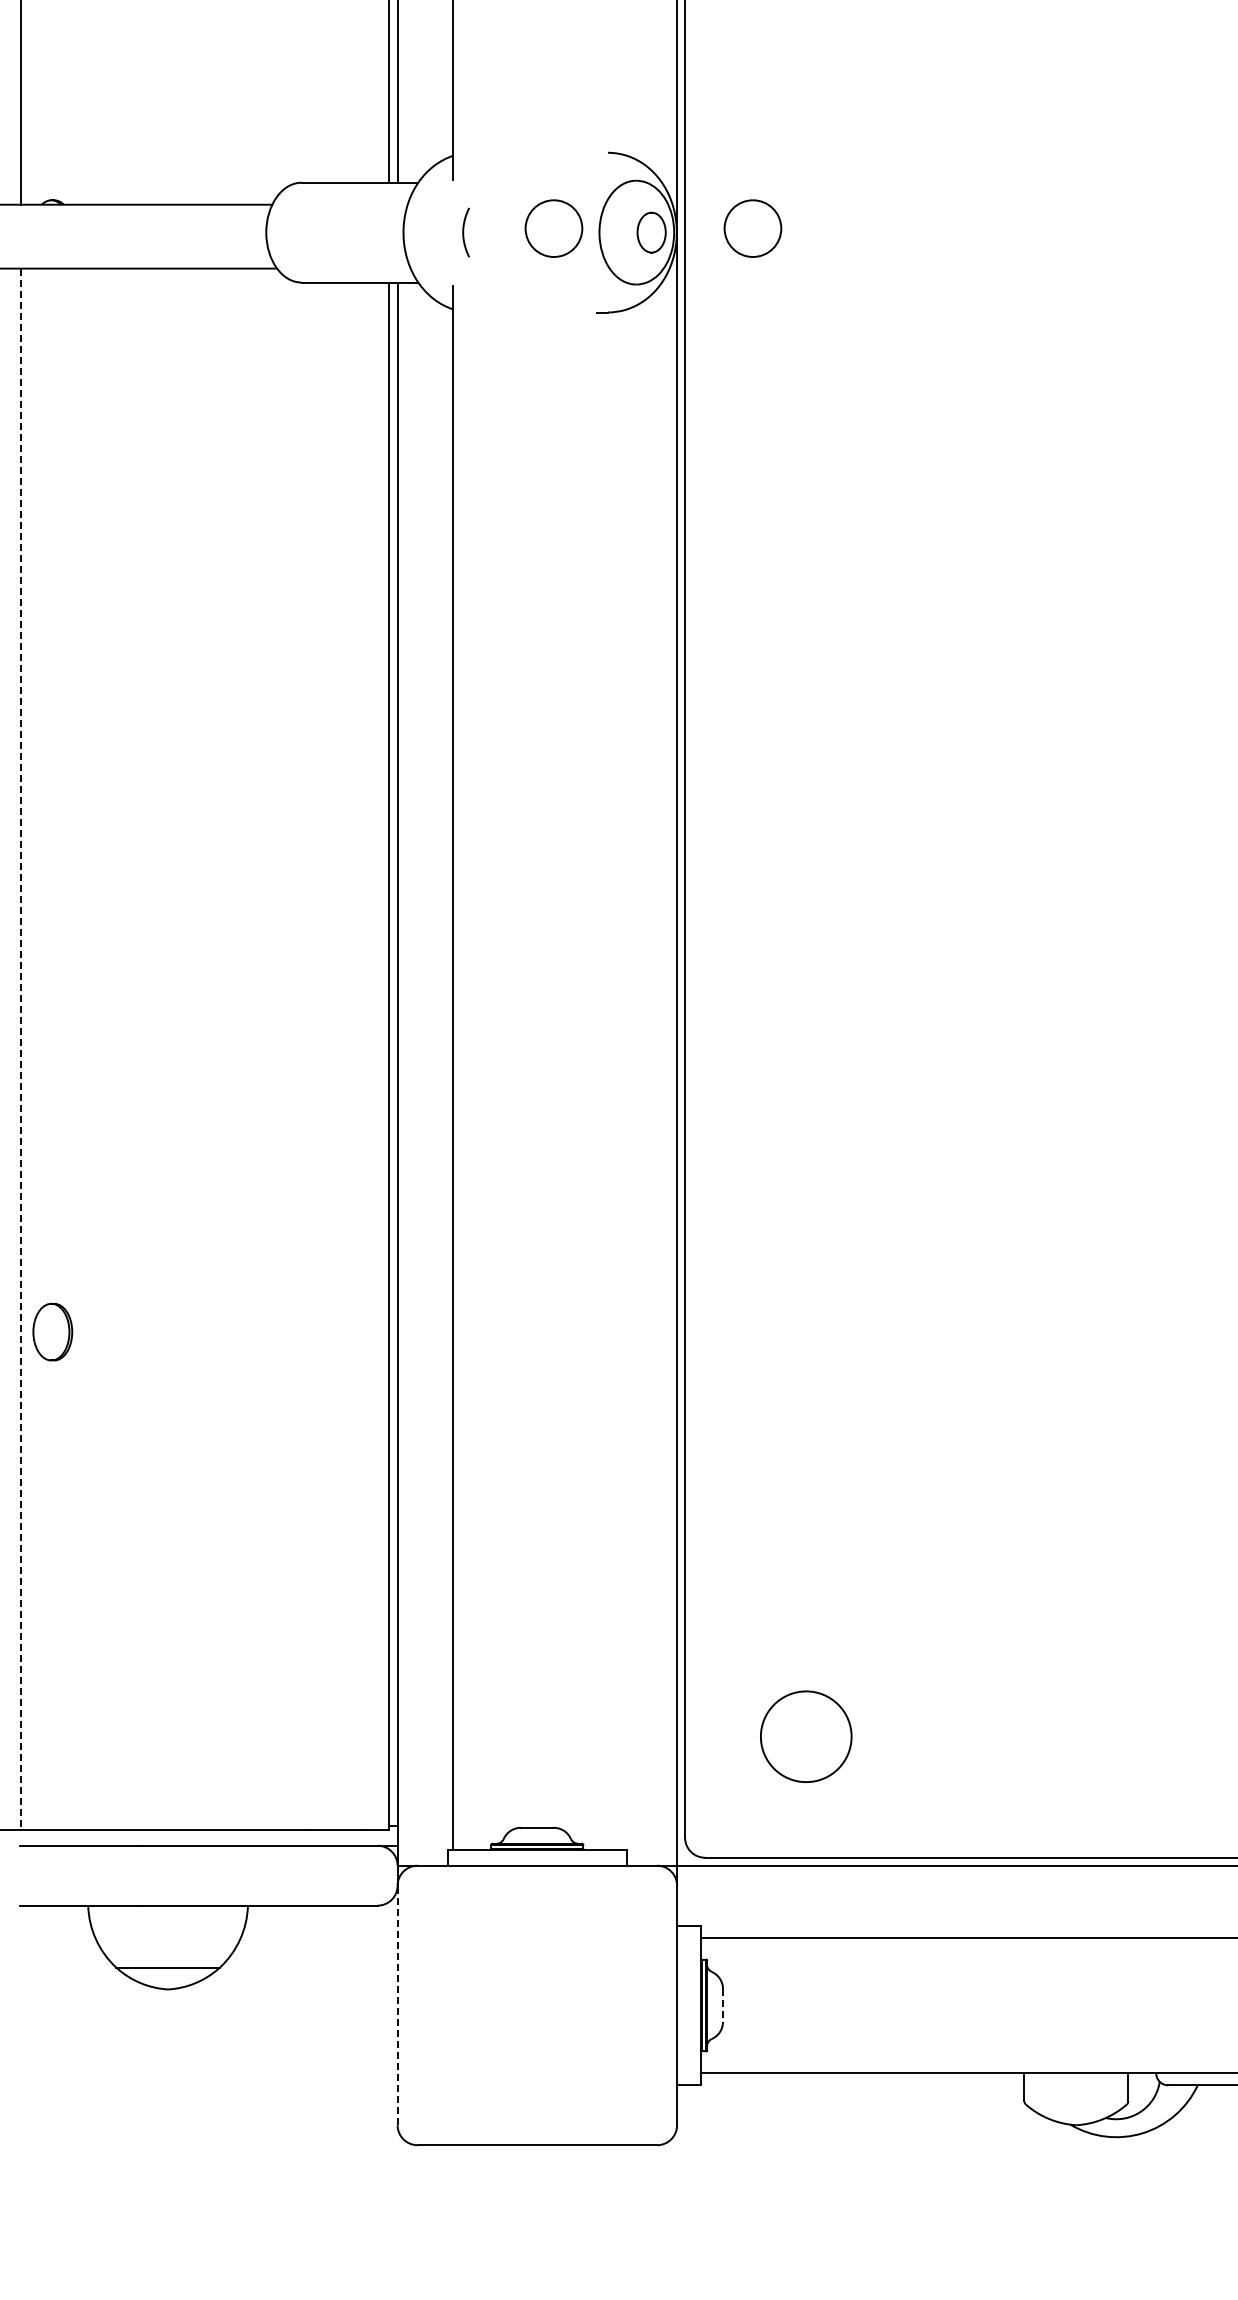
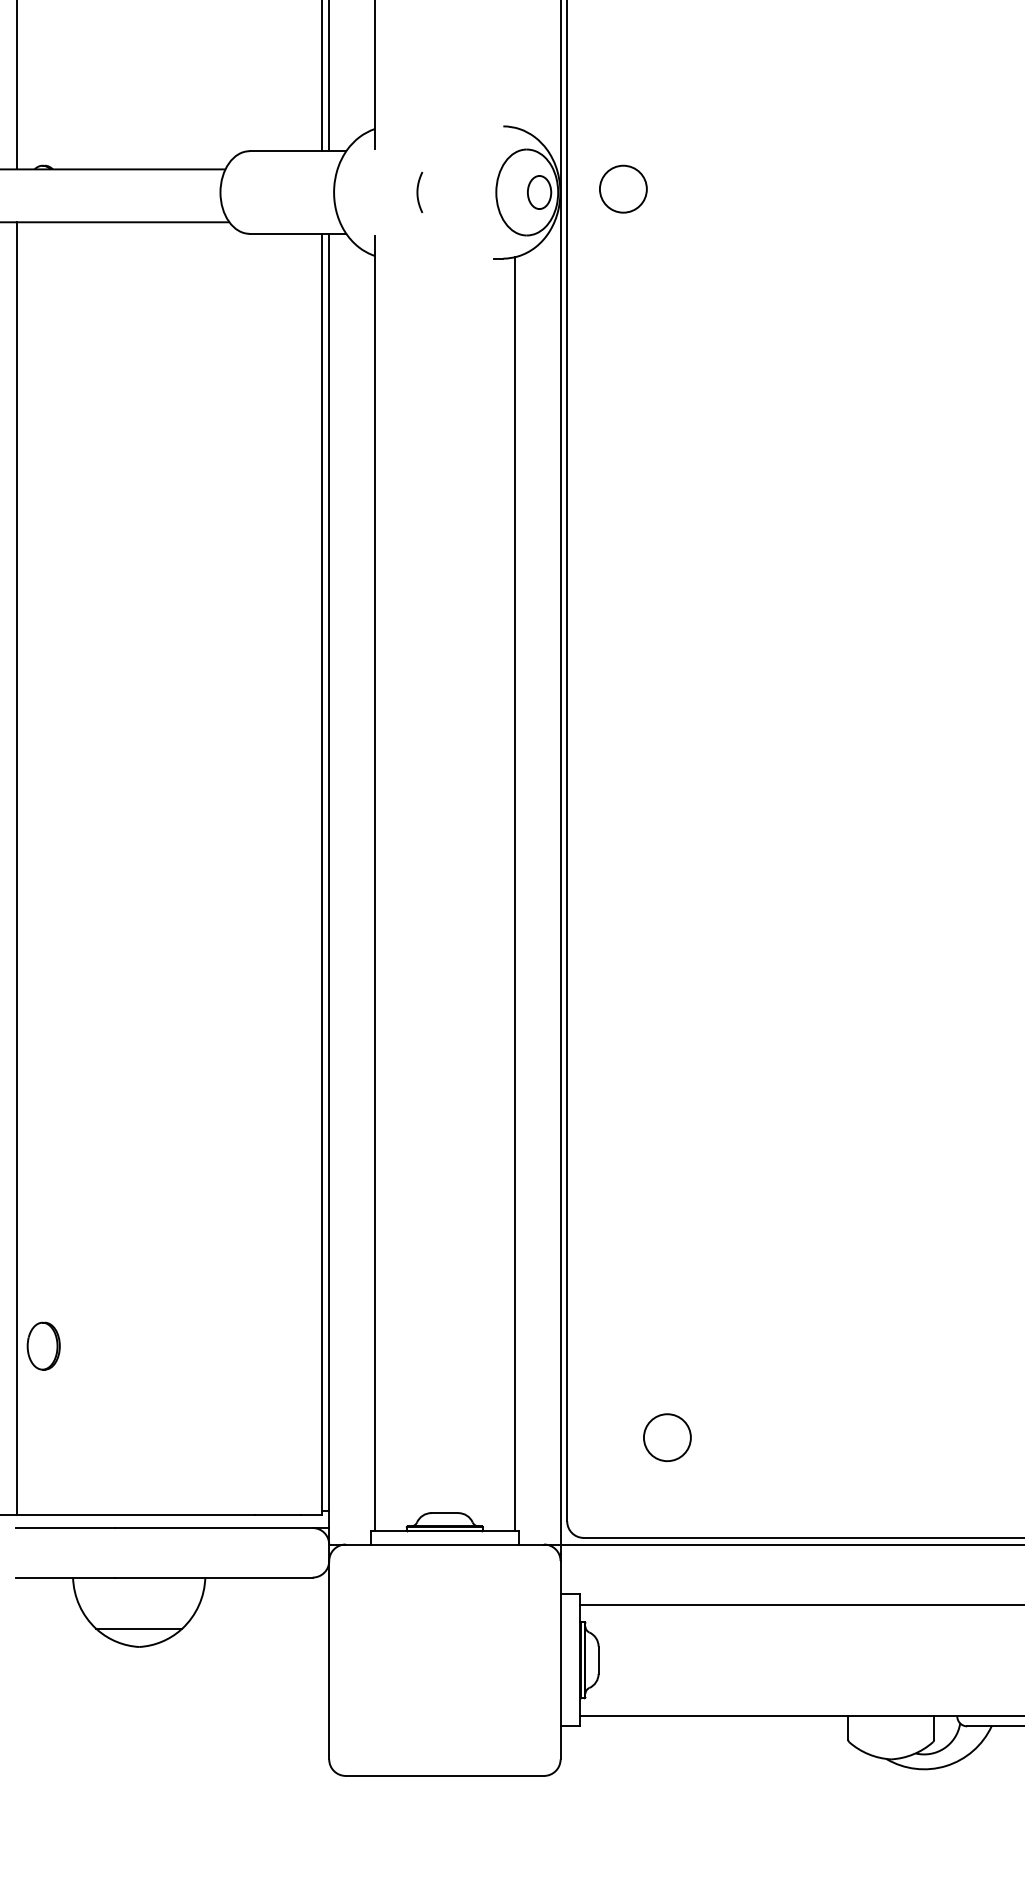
circle: (553, 228) -> (458, 189), removed
curve: (464, 232) -> (418, 192), moved
line: (20, 1049) -> (17, 868), dashed -> solid
line: (622, 1079) -> (515, 893), added
part: (52, 1332) -> (43, 1346), moved
circle: (805, 1736) -> (666, 1437), size x0.62
line: (397, 2005) -> (329, 1660), dashed -> solid
line: (723, 2005) -> (599, 1660), dashed -> solid

